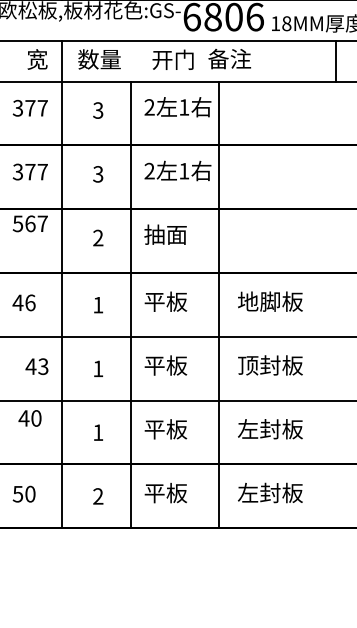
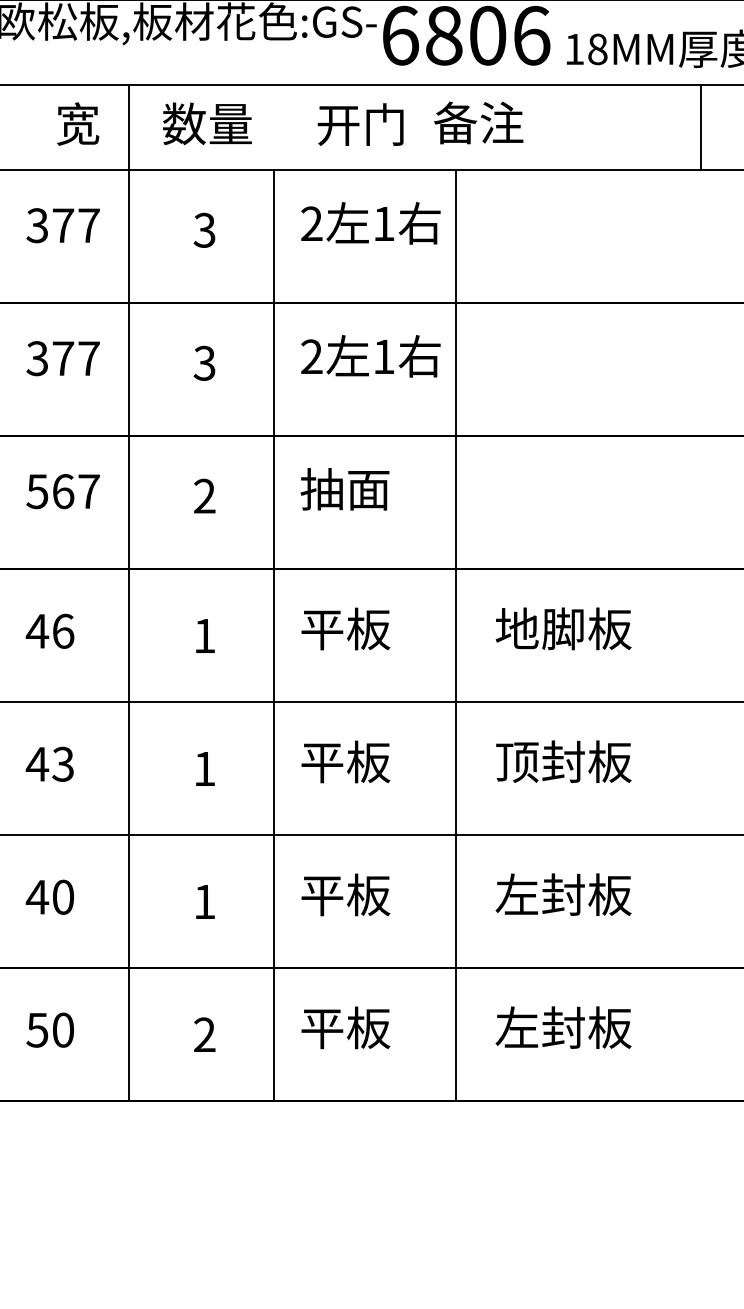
text: (29, 223) -> (61, 490), moved
text: (36, 366) -> (48, 763), moved
text: (29, 418) -> (48, 897), moved

